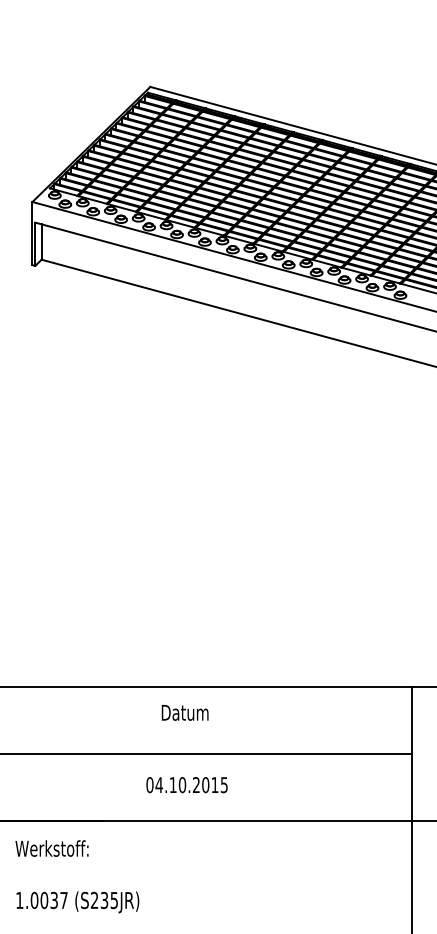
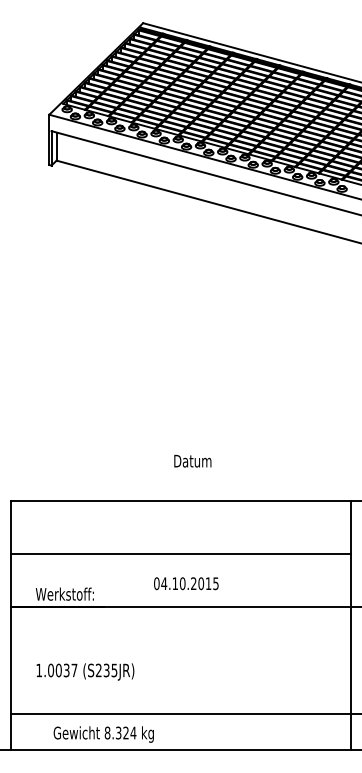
text: (184, 713) -> (192, 461), moved
text: (187, 784) -> (186, 583), moved
text: (51, 847) -> (64, 593), moved

